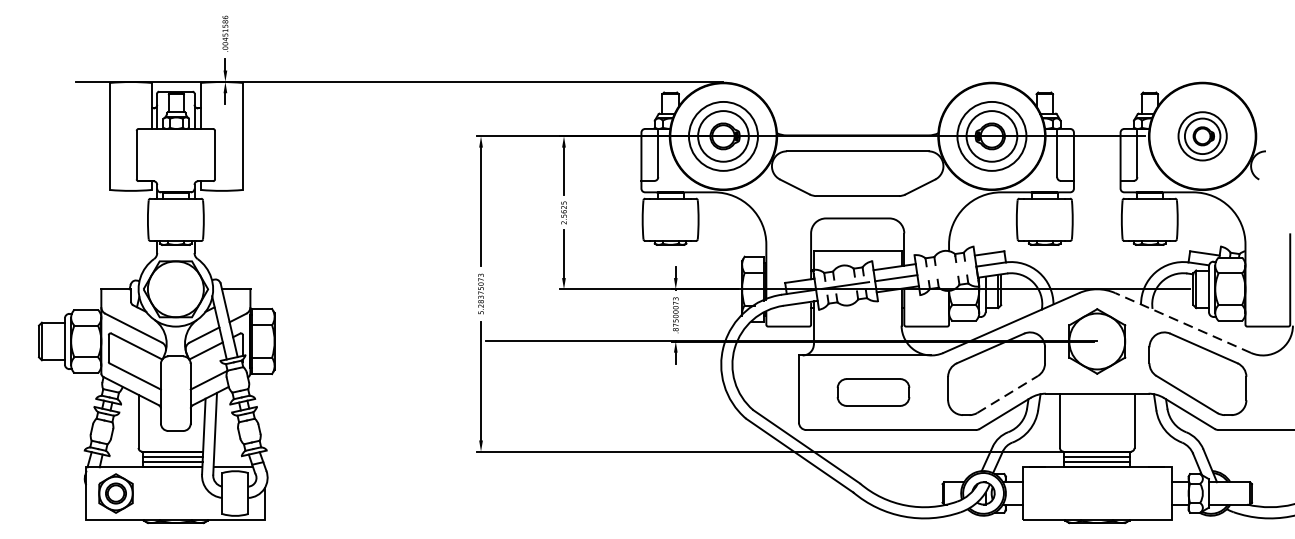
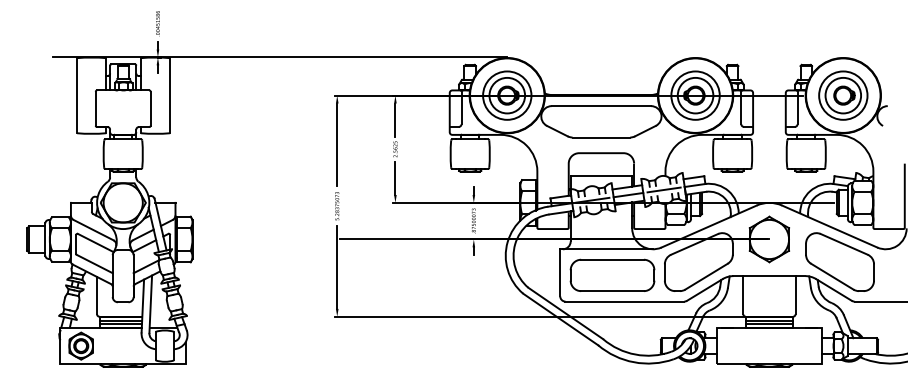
part: (1202, 136) -> (843, 95), size x1.43
line: (946, 270) -> (663, 189), added
line: (1182, 322) -> (829, 226), dashed -> solid
part: (873, 391) -> (612, 274), size x1.67
line: (1007, 394) -> (706, 276), dashed -> solid

